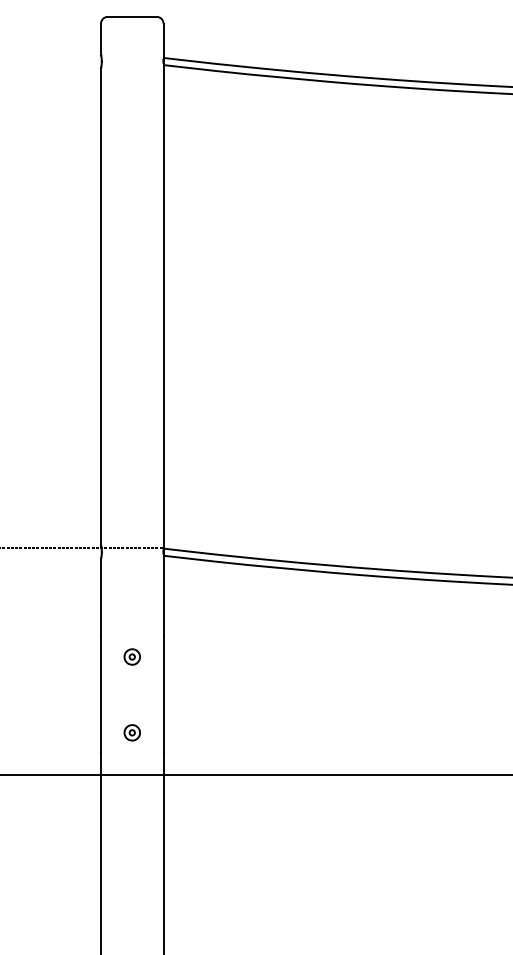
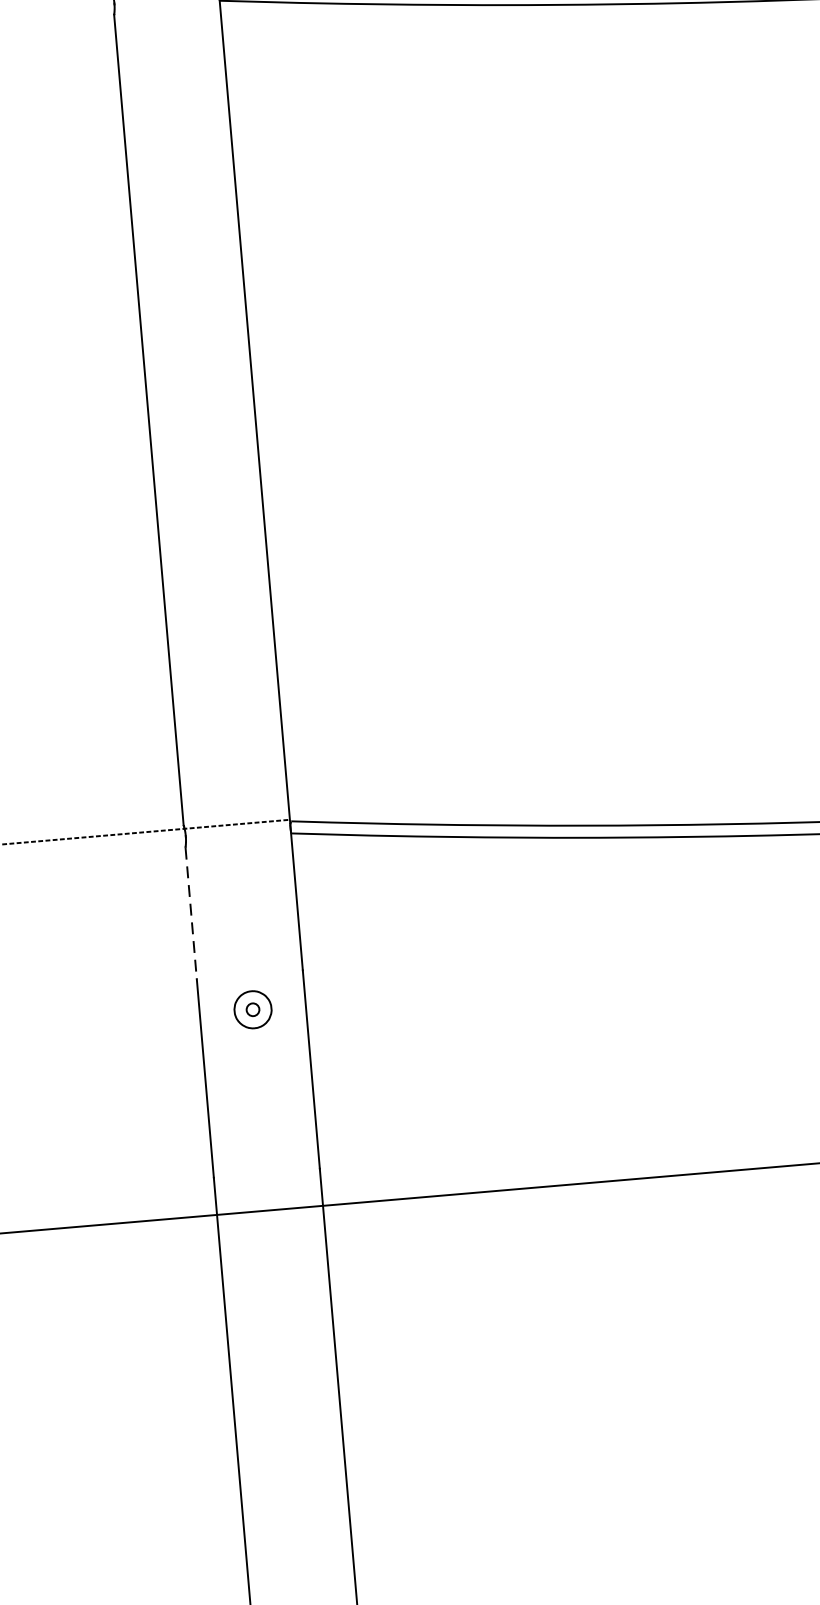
line: (101, 597) -> (191, 913), solid -> dashed
part: (131, 656) -> (251, 1009), size x1.4
part: (131, 732) -> (262, 1137), removed

